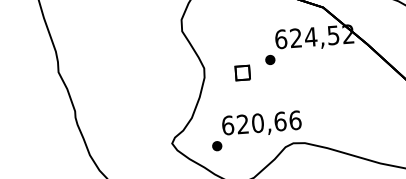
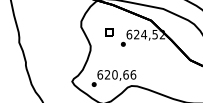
part: (242, 72) -> (109, 32), moved

